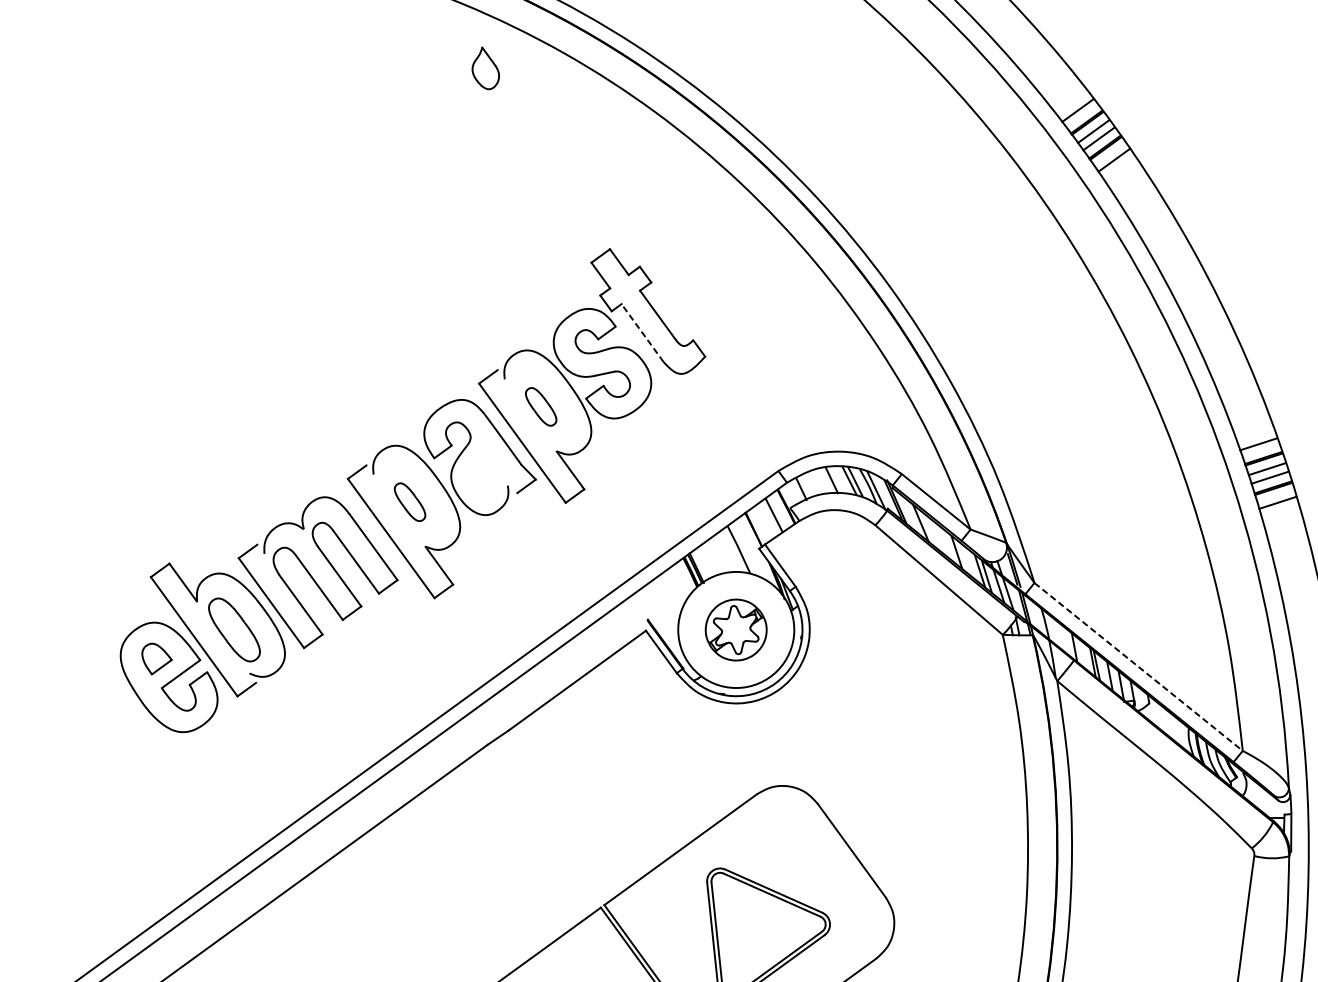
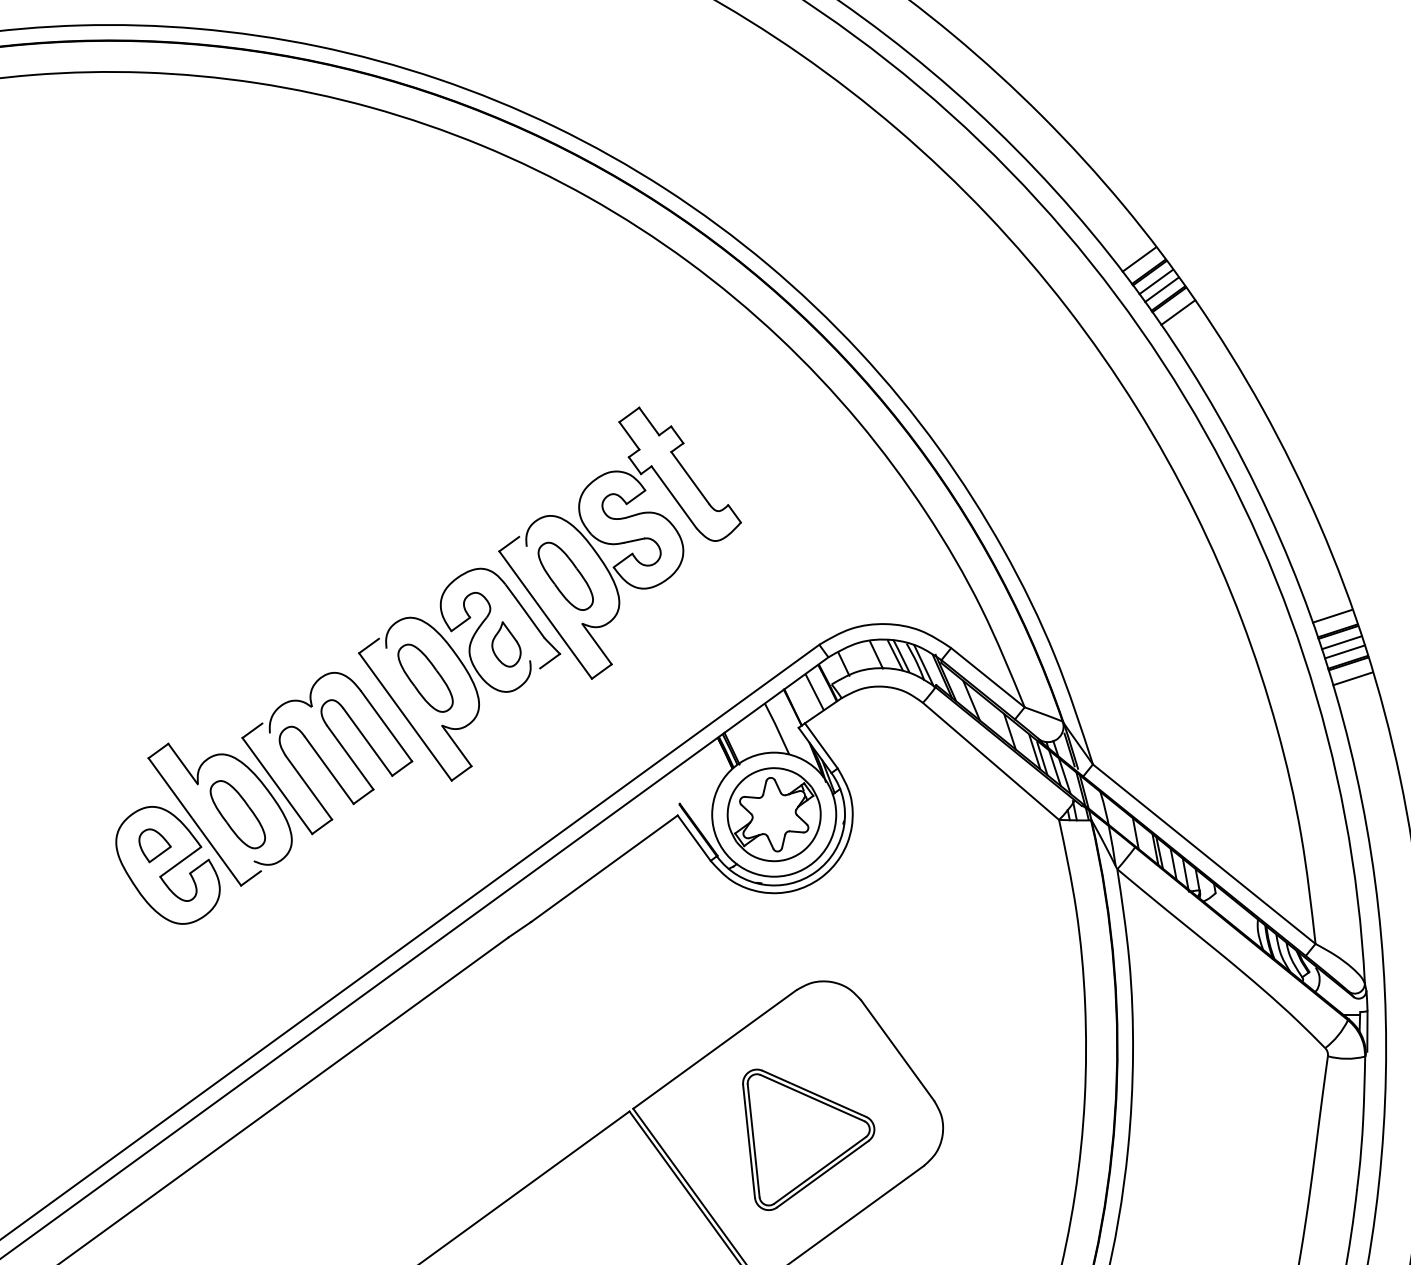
part: (485, 68) -> (506, 644), moved
line: (642, 332) -> (673, 496), dashed -> solid
part: (541, 406) -> (565, 575), size x1.67
part: (410, 501) -> (425, 677), size x1.67
part: (735, 629) -> (773, 814), size x1.43
line: (1138, 667) -> (1204, 854), dashed -> solid

